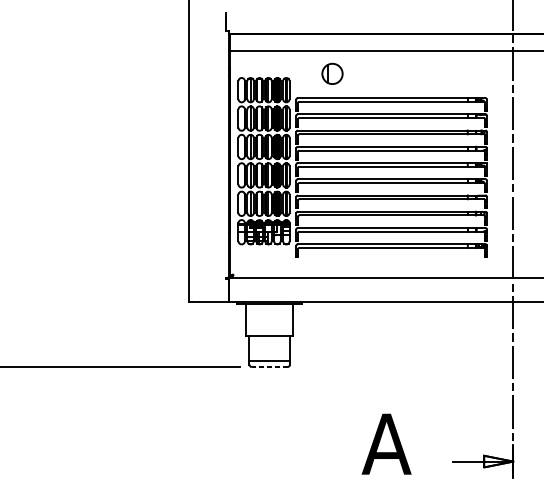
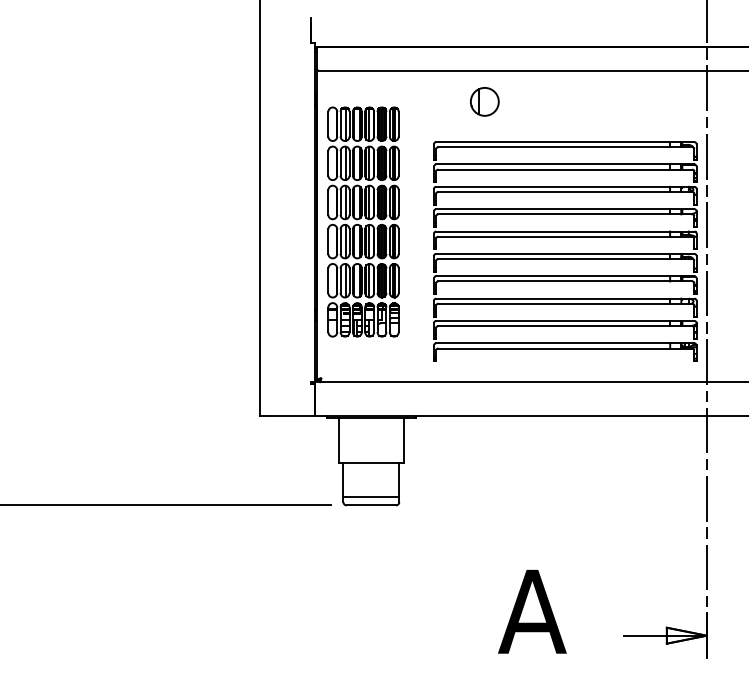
part: (332, 73) -> (484, 101), moved
part: (391, 177) -> (565, 251), moved
line: (269, 367) -> (371, 505), dashed -> solid

